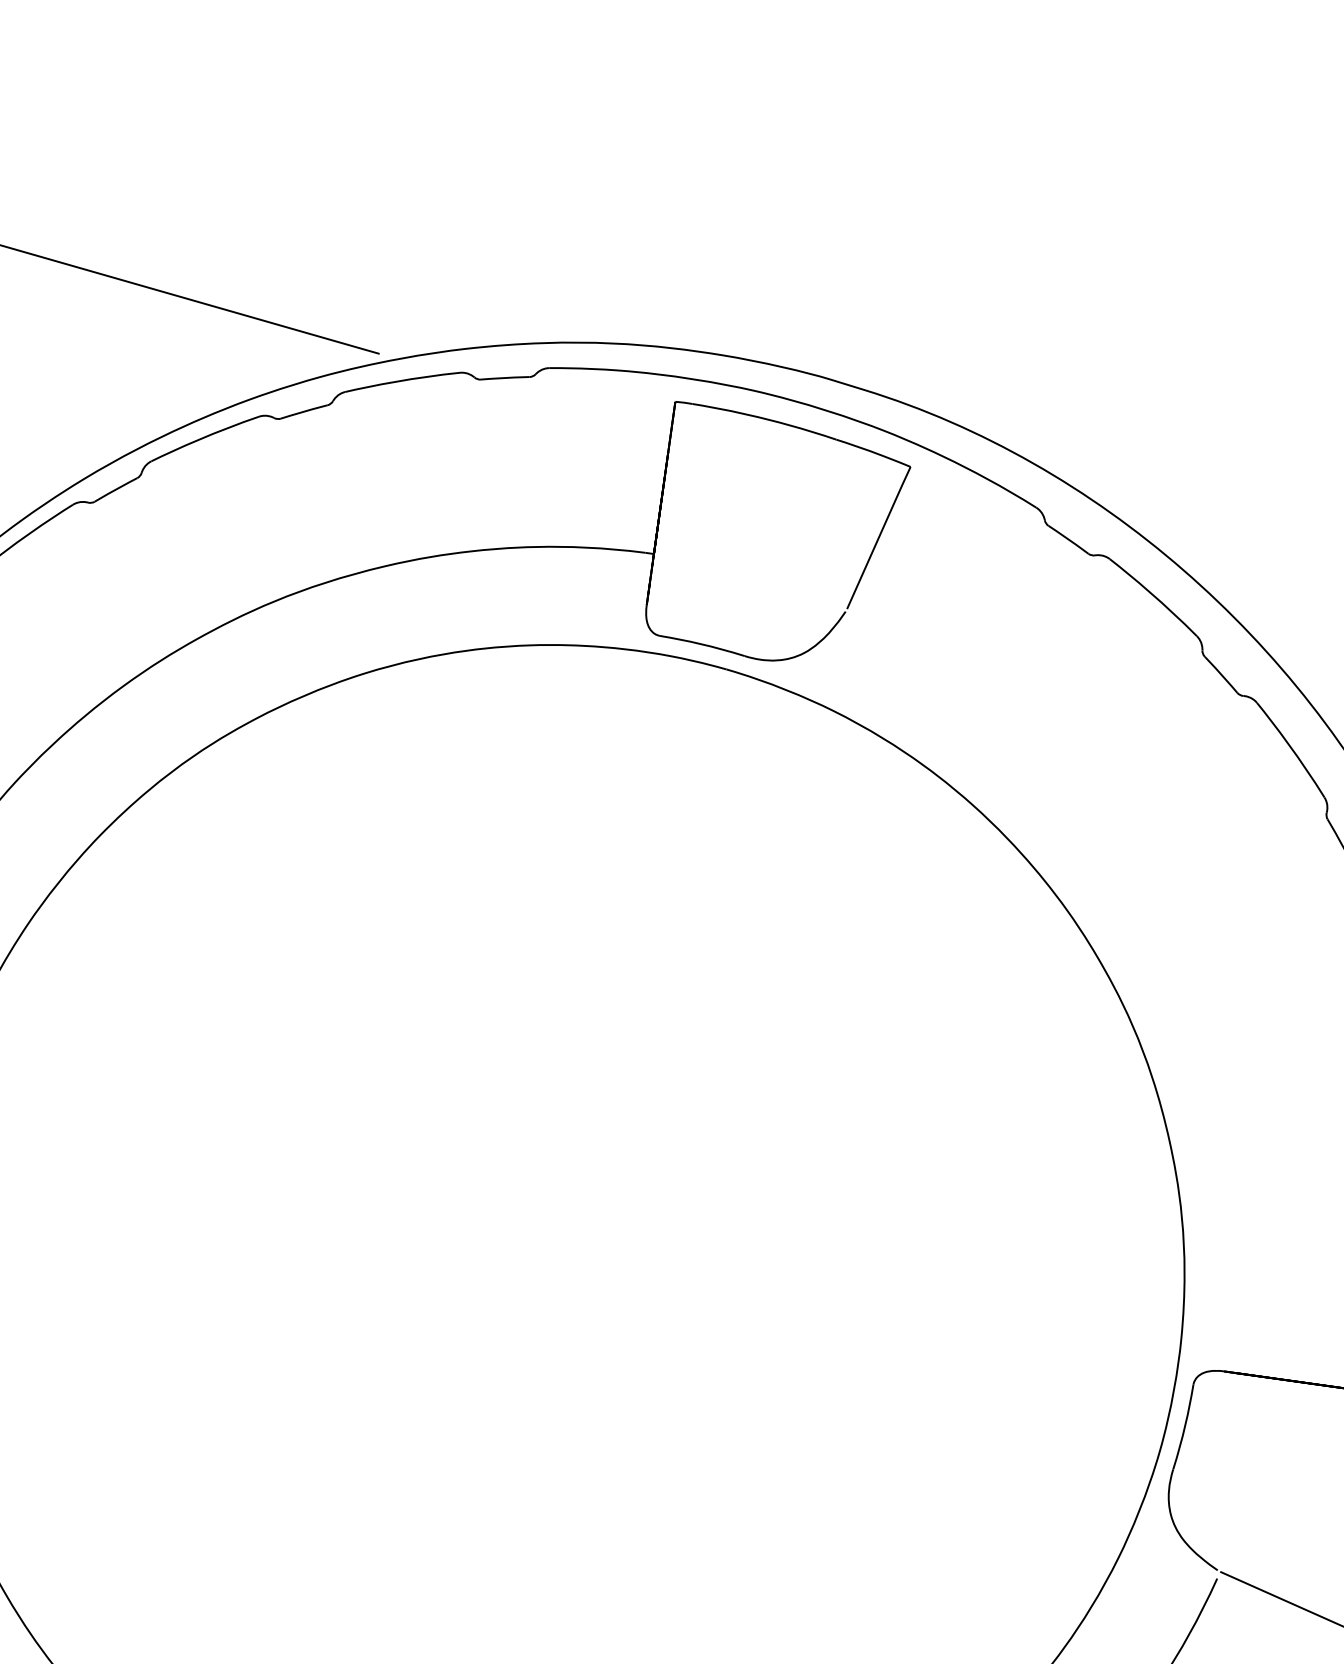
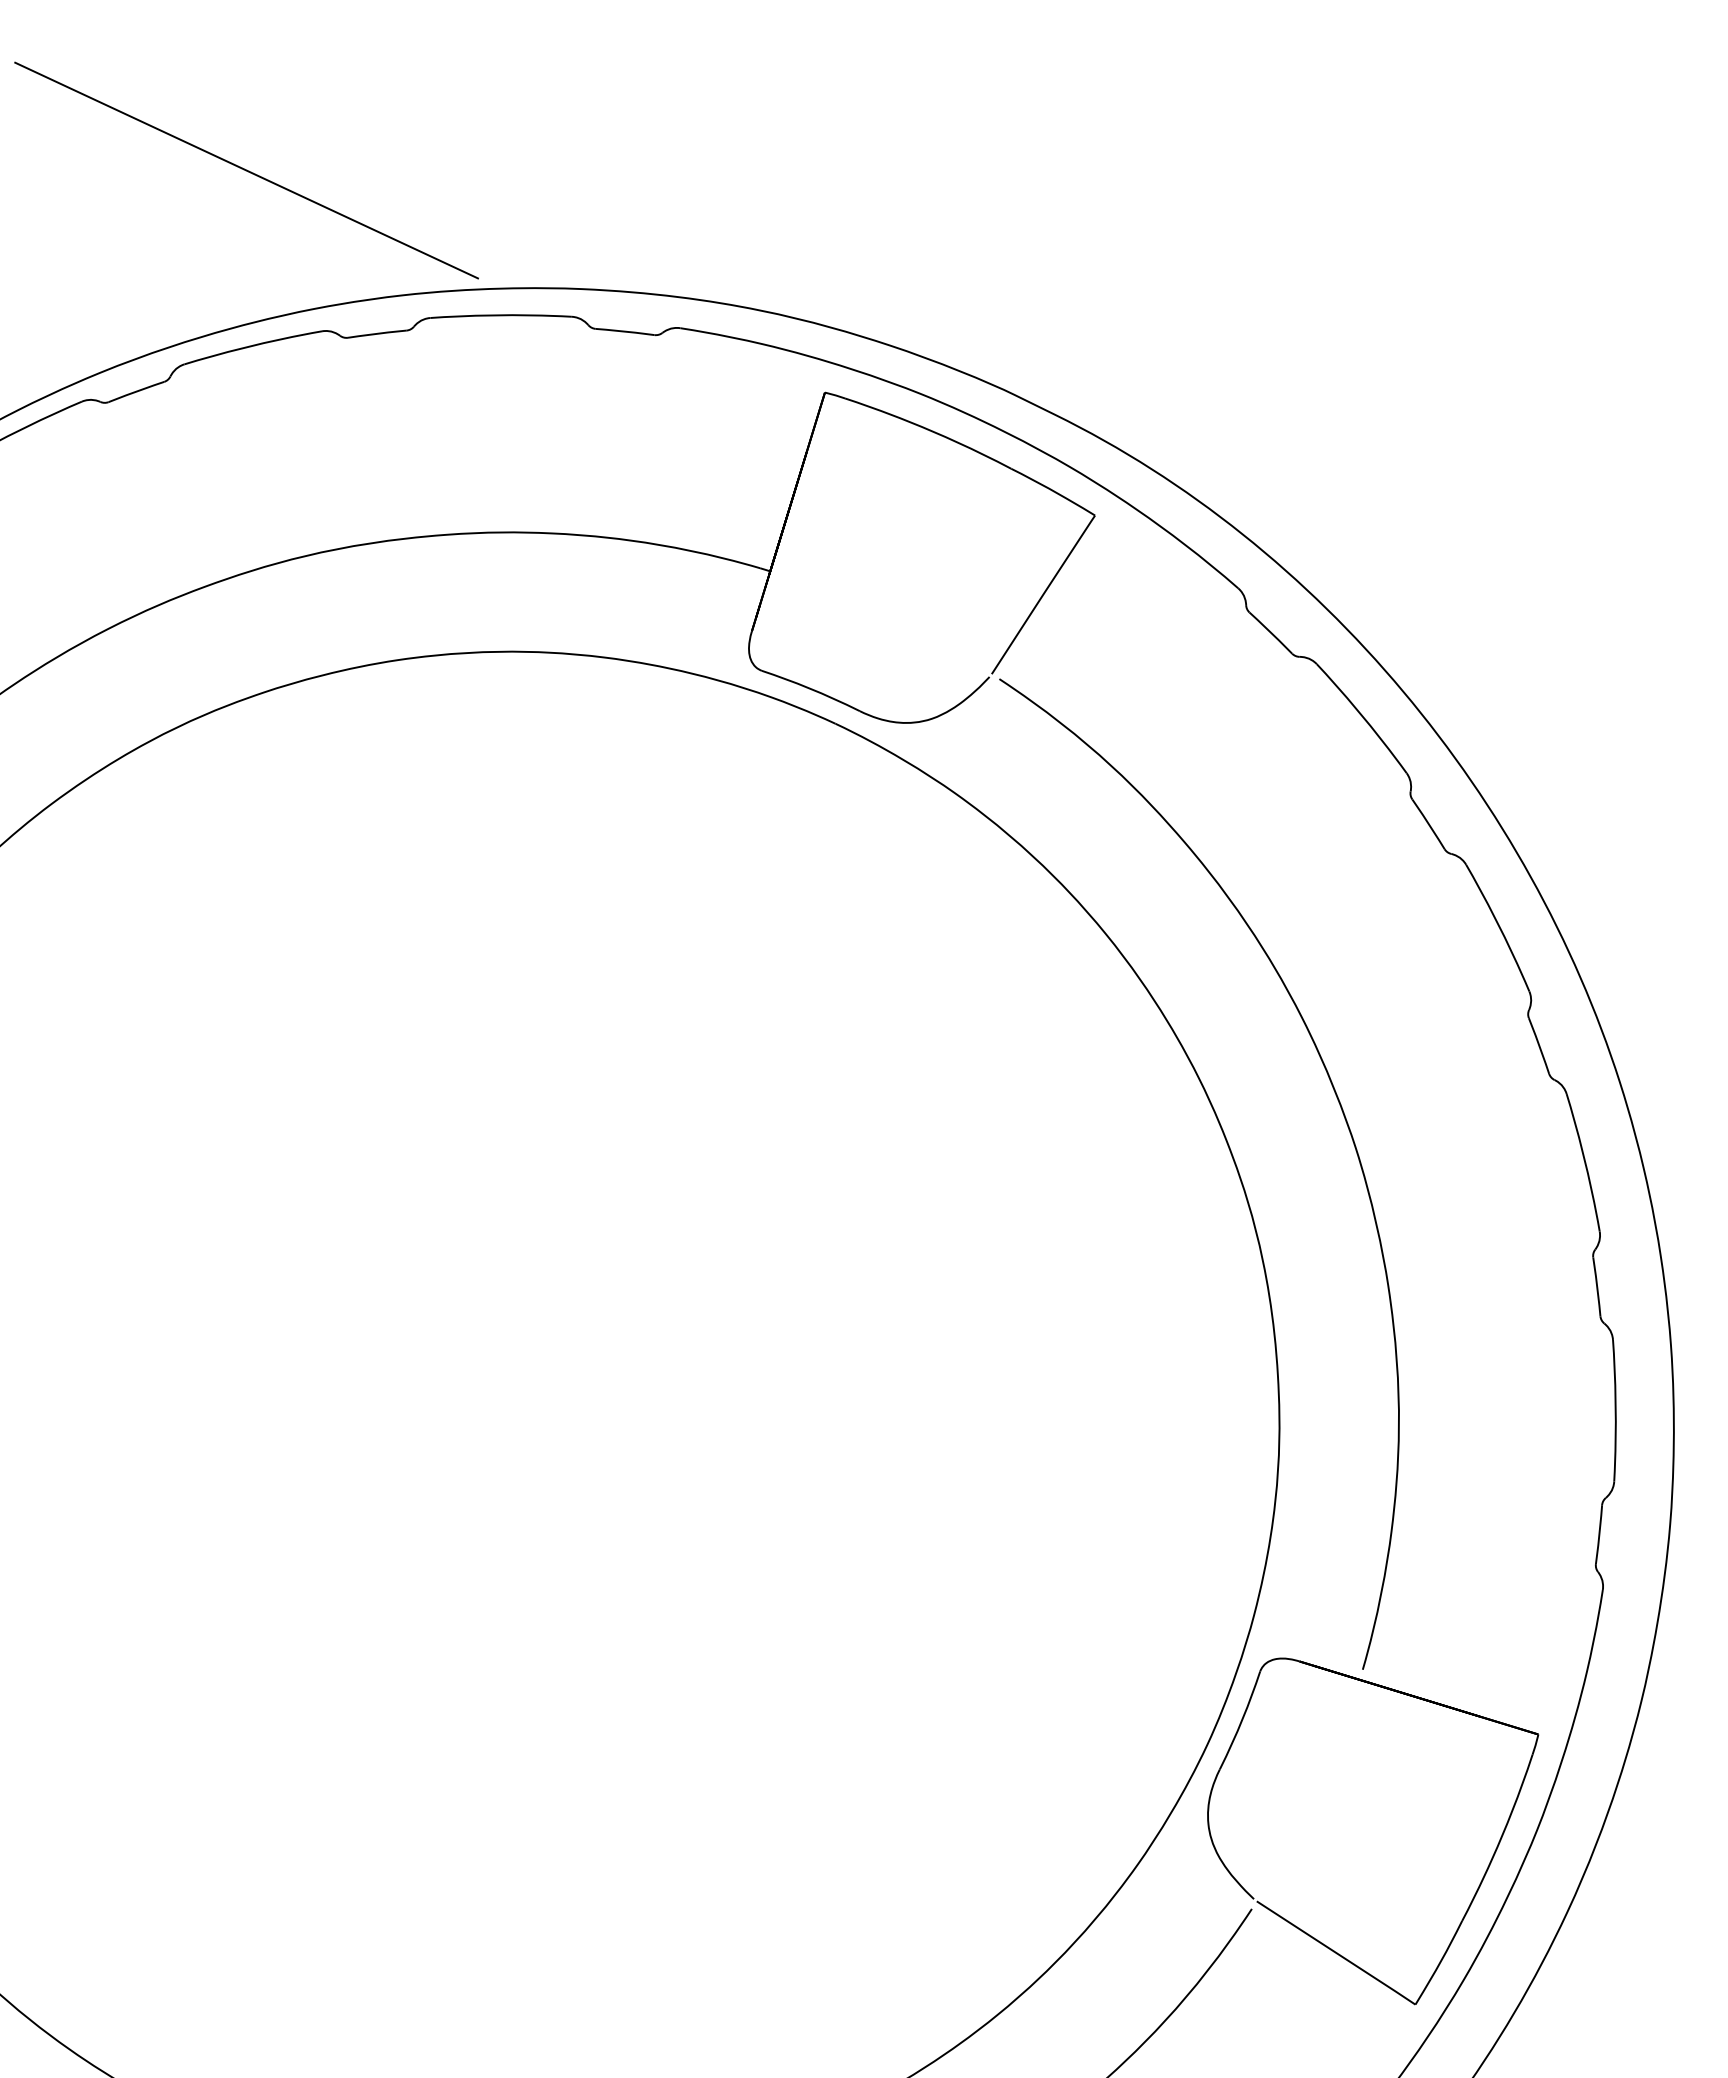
curve: (1190, 925) -> (1344, 1119), added

